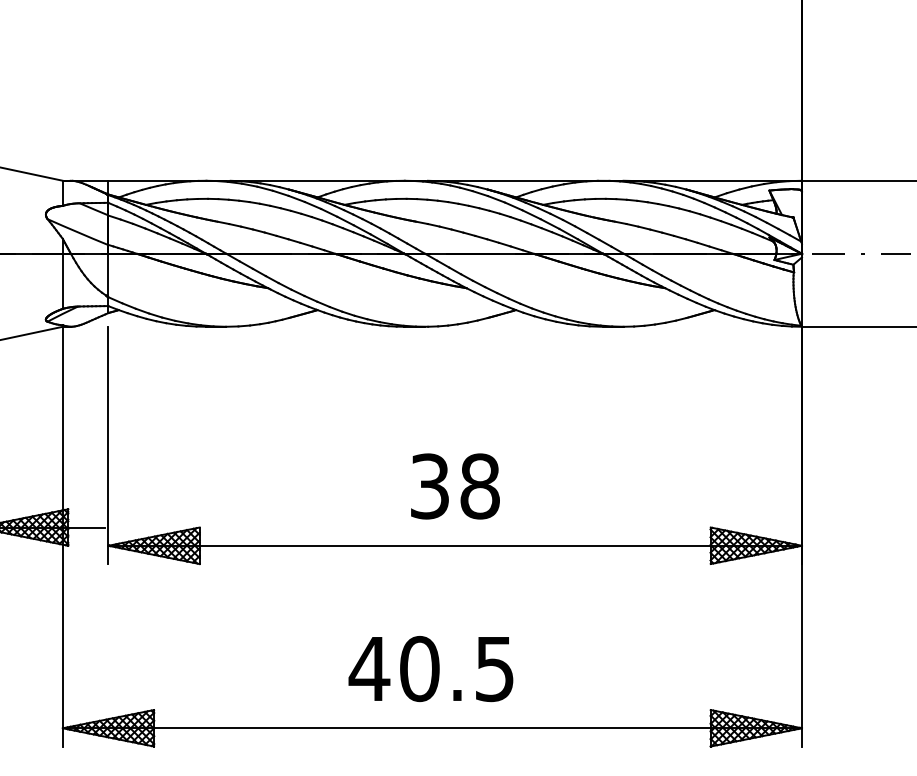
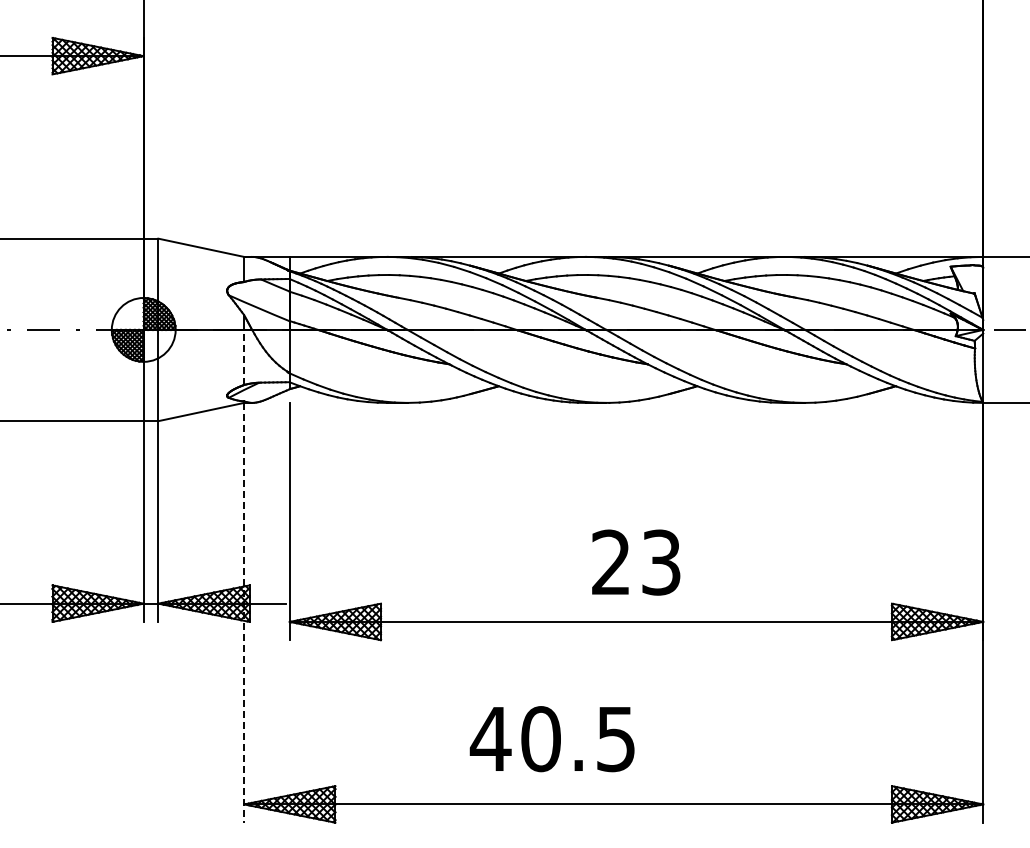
line: (63, 281) -> (244, 357), solid -> dashed
text: (455, 486) -> (636, 562), 38 -> 23
line: (63, 536) -> (244, 612), solid -> dashed
text: (430, 669) -> (551, 739), moved

